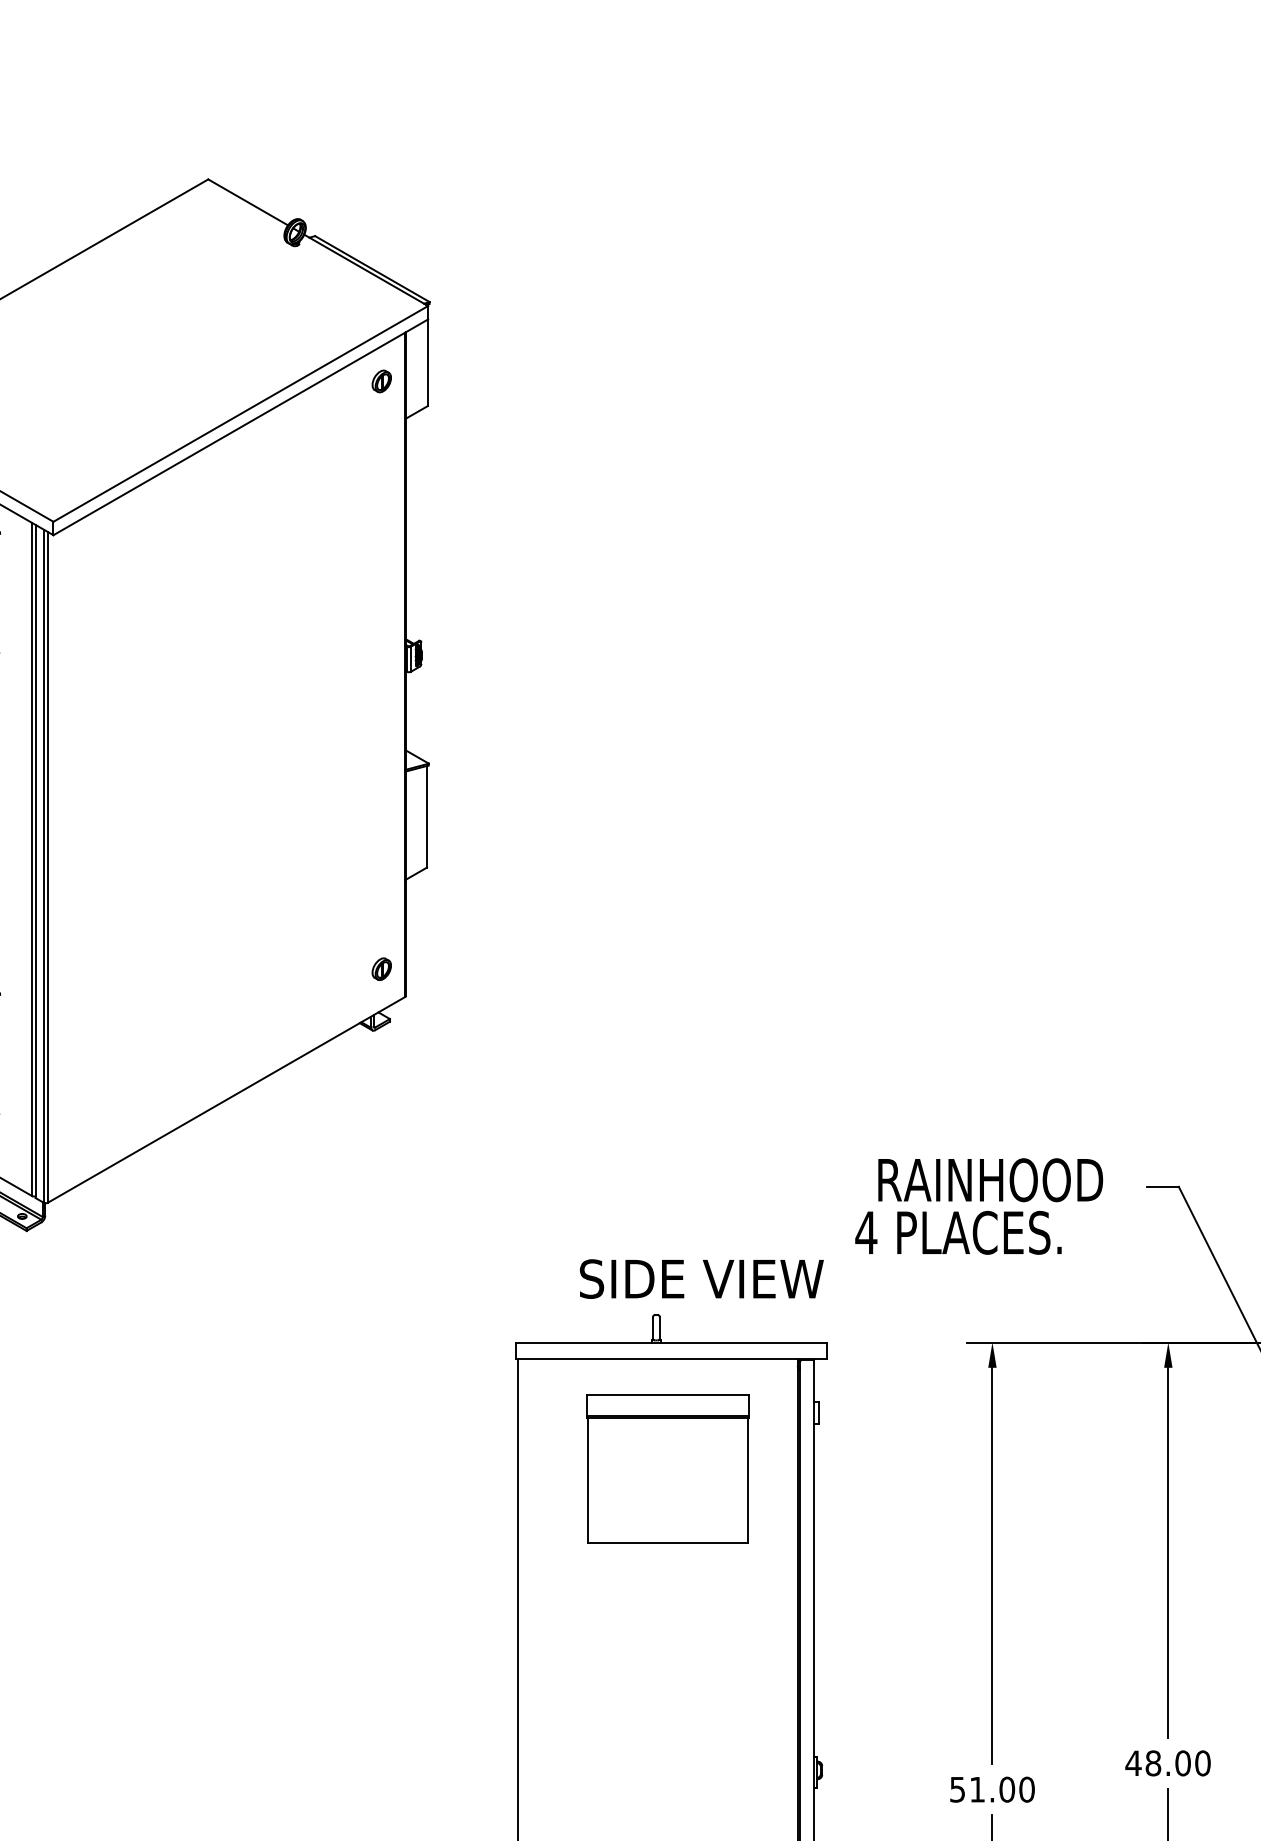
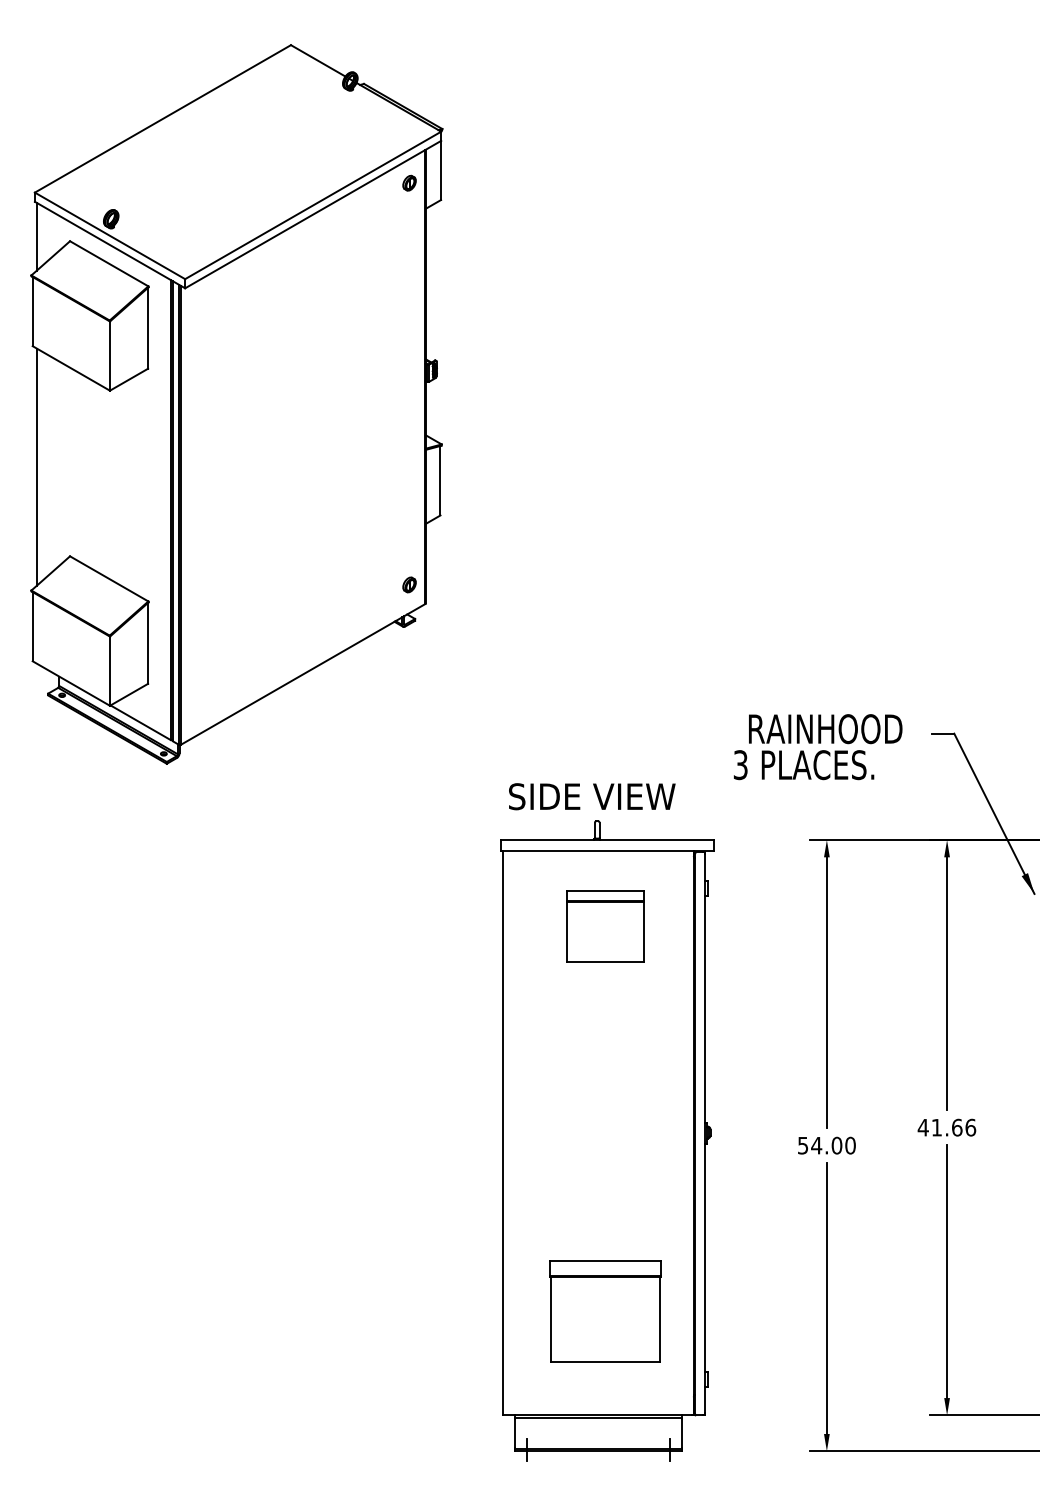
text: (866, 1233) -> (740, 765), 4 -> 3
text: (702, 1278) -> (592, 796), moved
part: (668, 1468) -> (605, 926), size x0.7
text: (1177, 1763) -> (953, 1127), 48.00 -> 41.66
text: (977, 1789) -> (816, 1145), 51.00 -> 54.00

